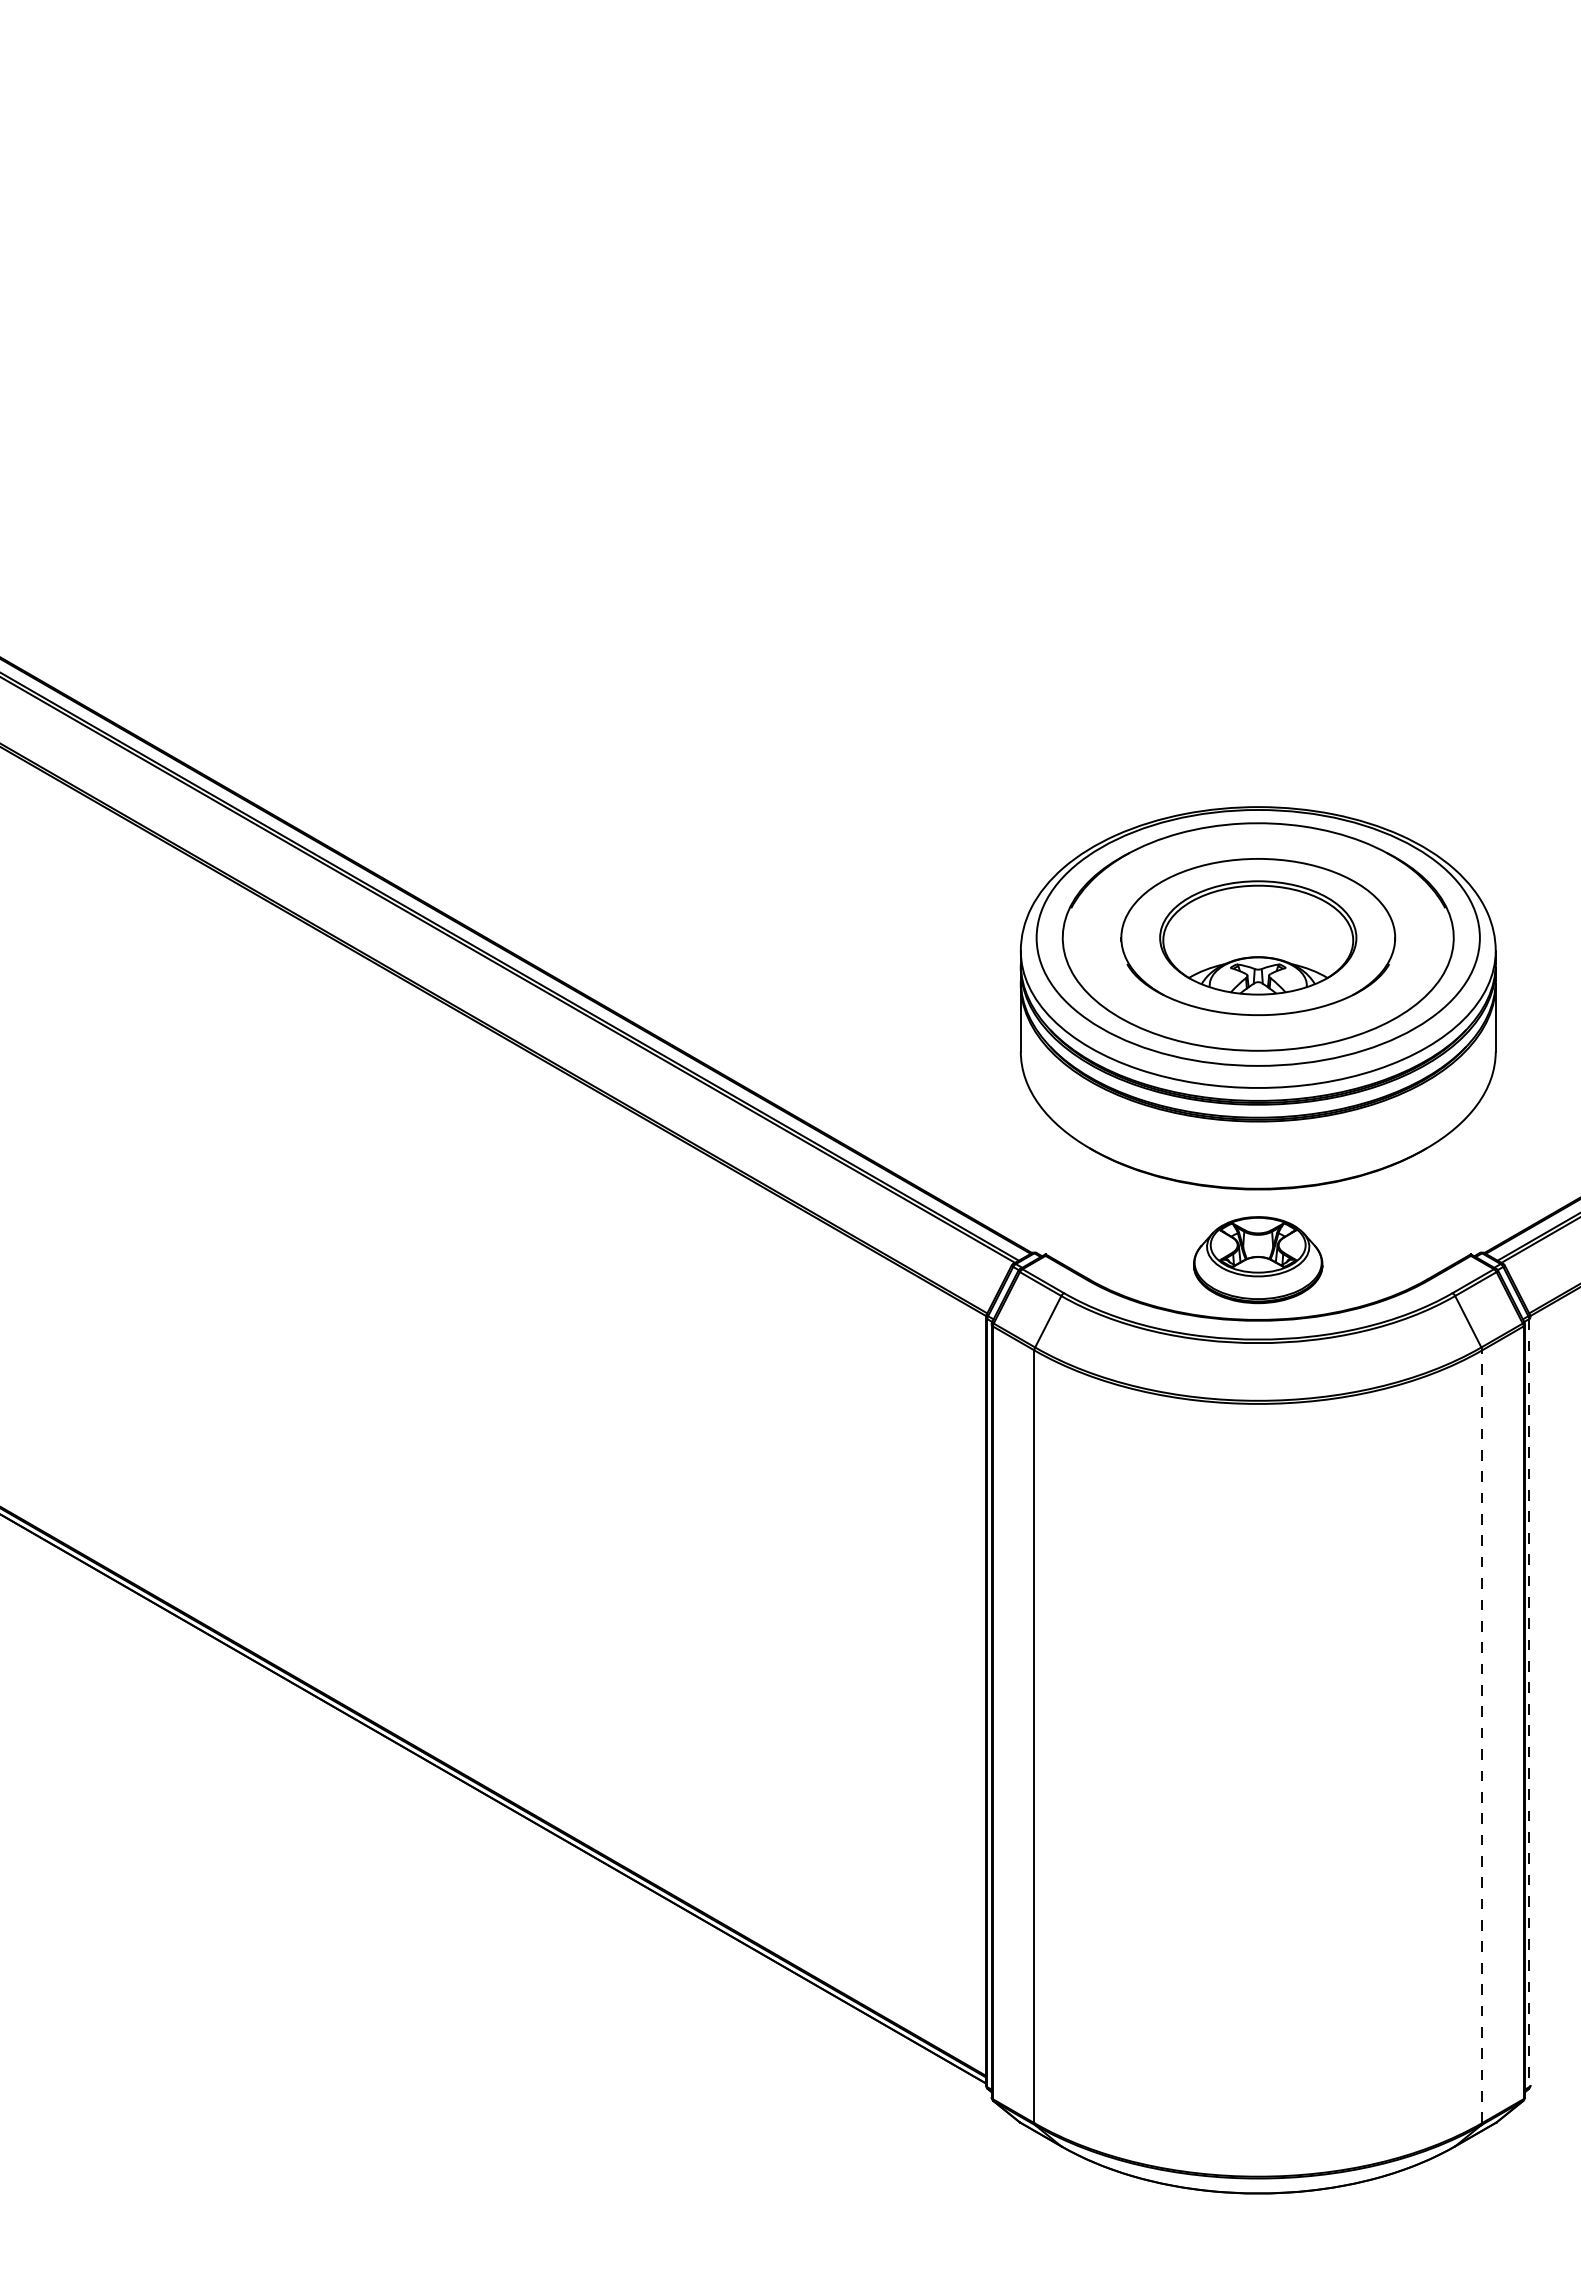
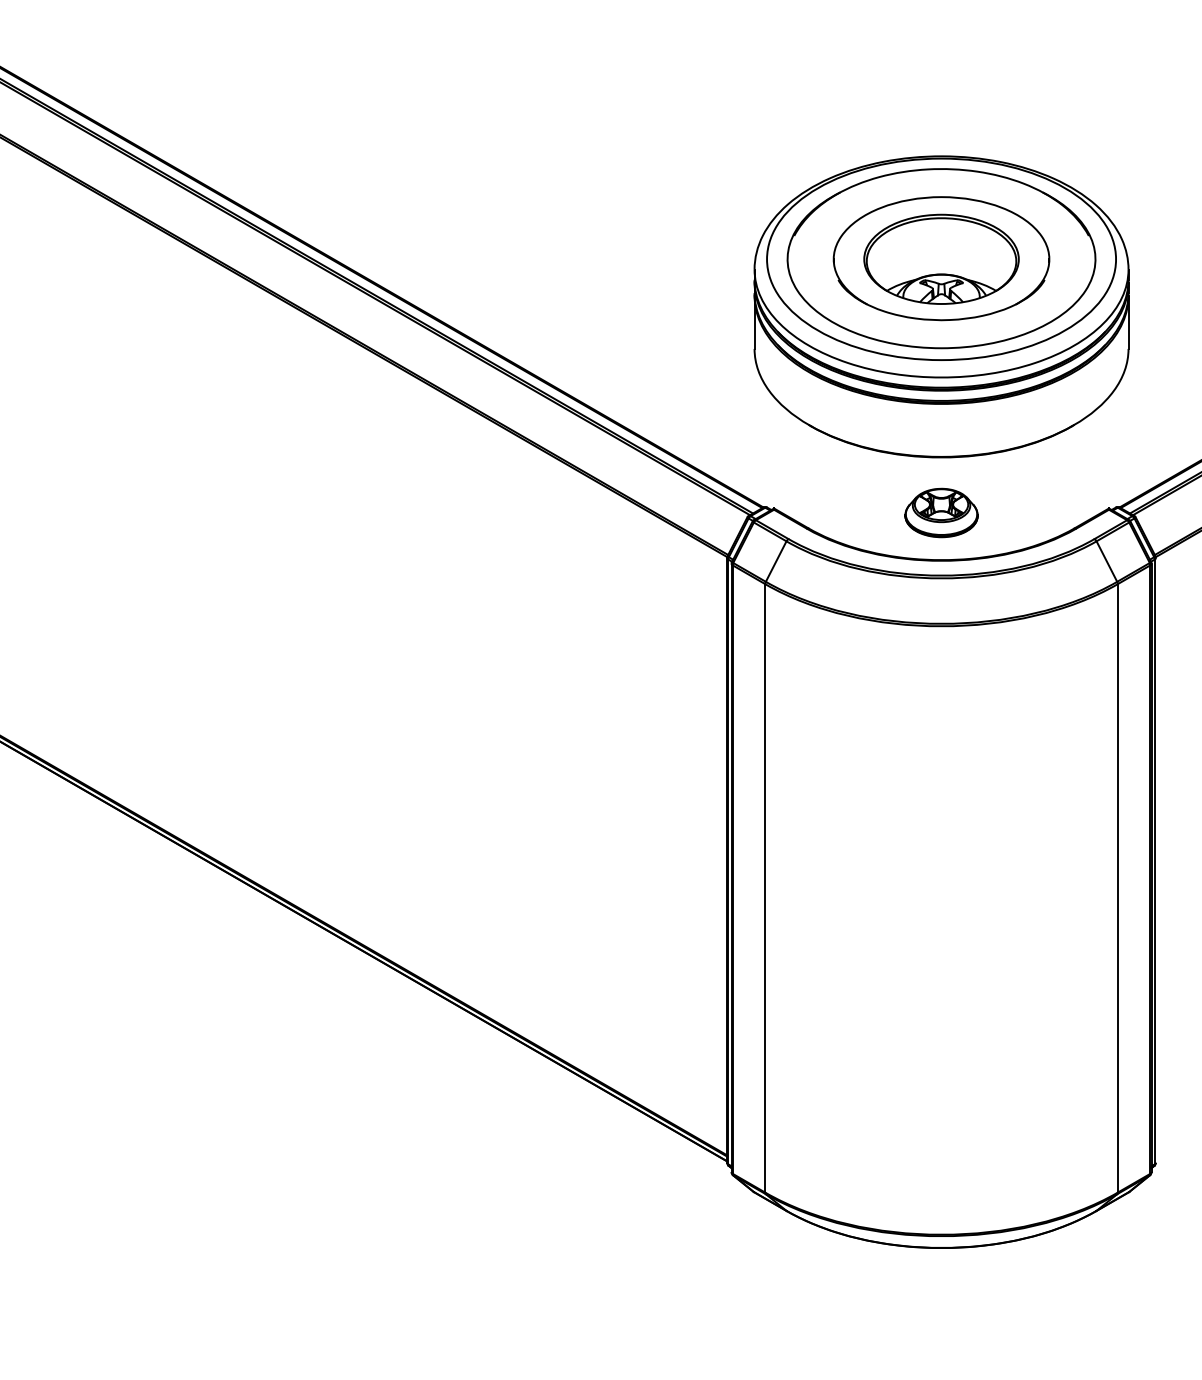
part: (1258, 1259) -> (941, 512), size x0.71
line: (1529, 1703) -> (1155, 862), dashed -> solid
line: (1482, 1736) -> (1118, 888), dashed -> solid

